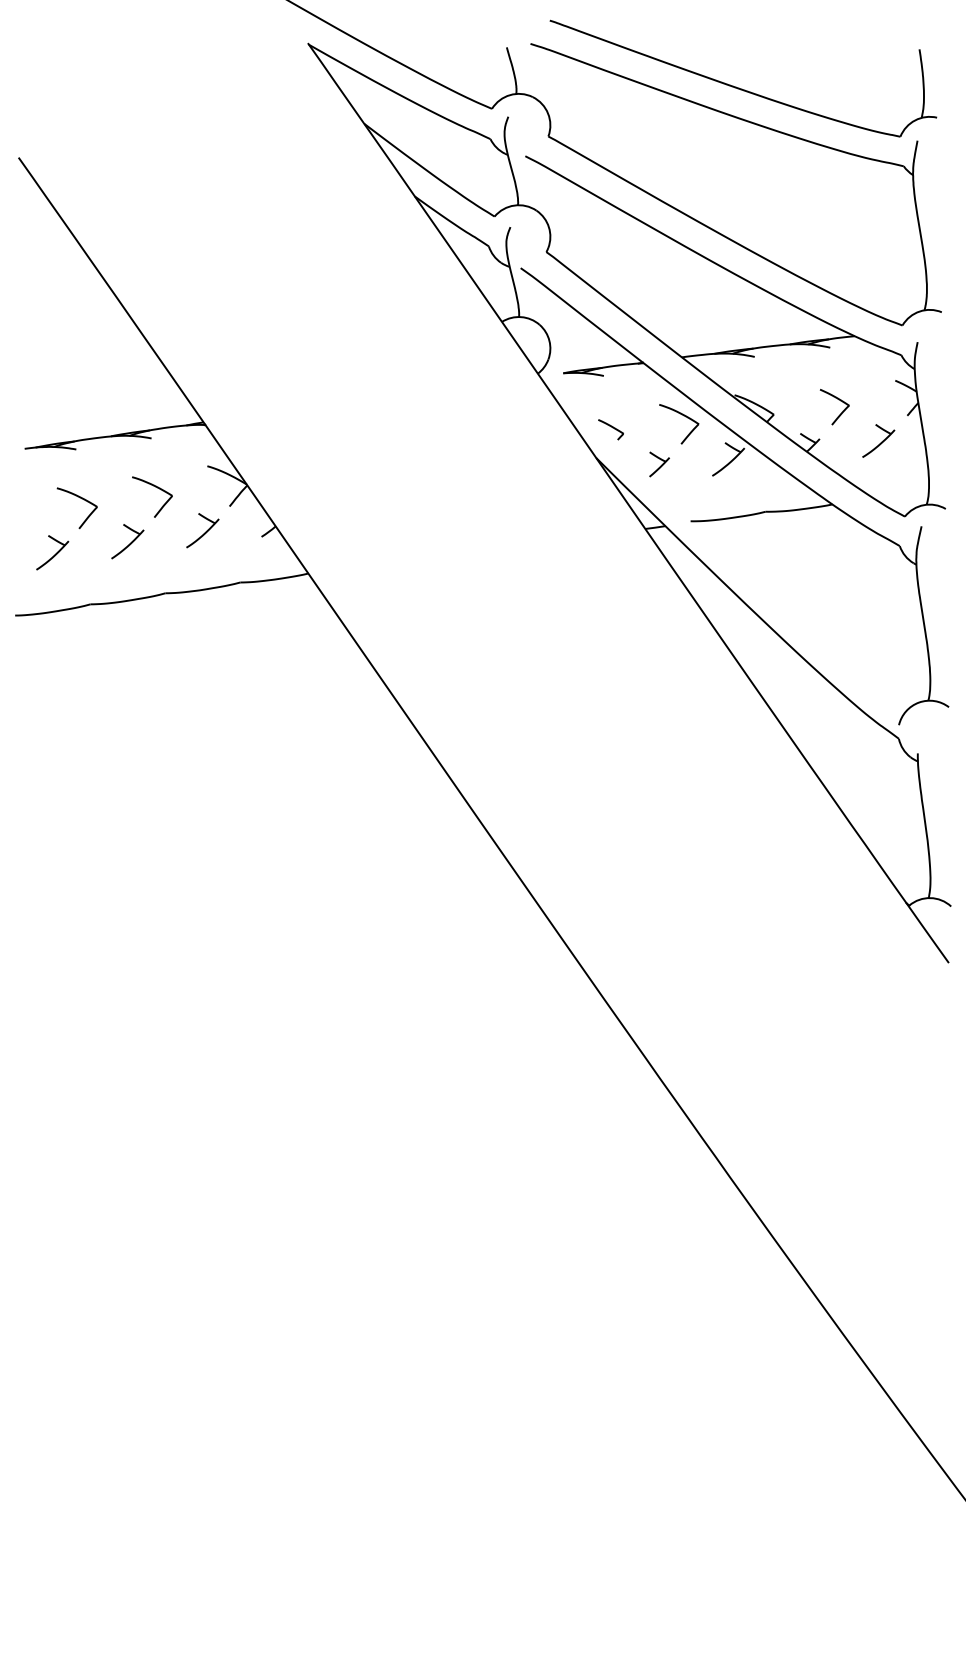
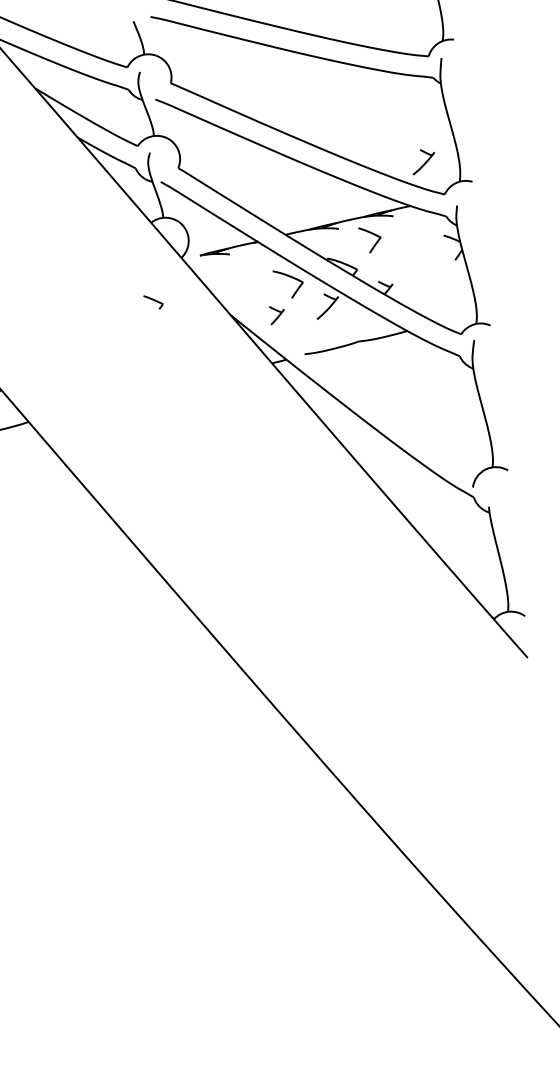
part: (840, 401) -> (374, 235), moved
part: (610, 429) -> (153, 302), moved
part: (878, 440) -> (423, 161), moved

